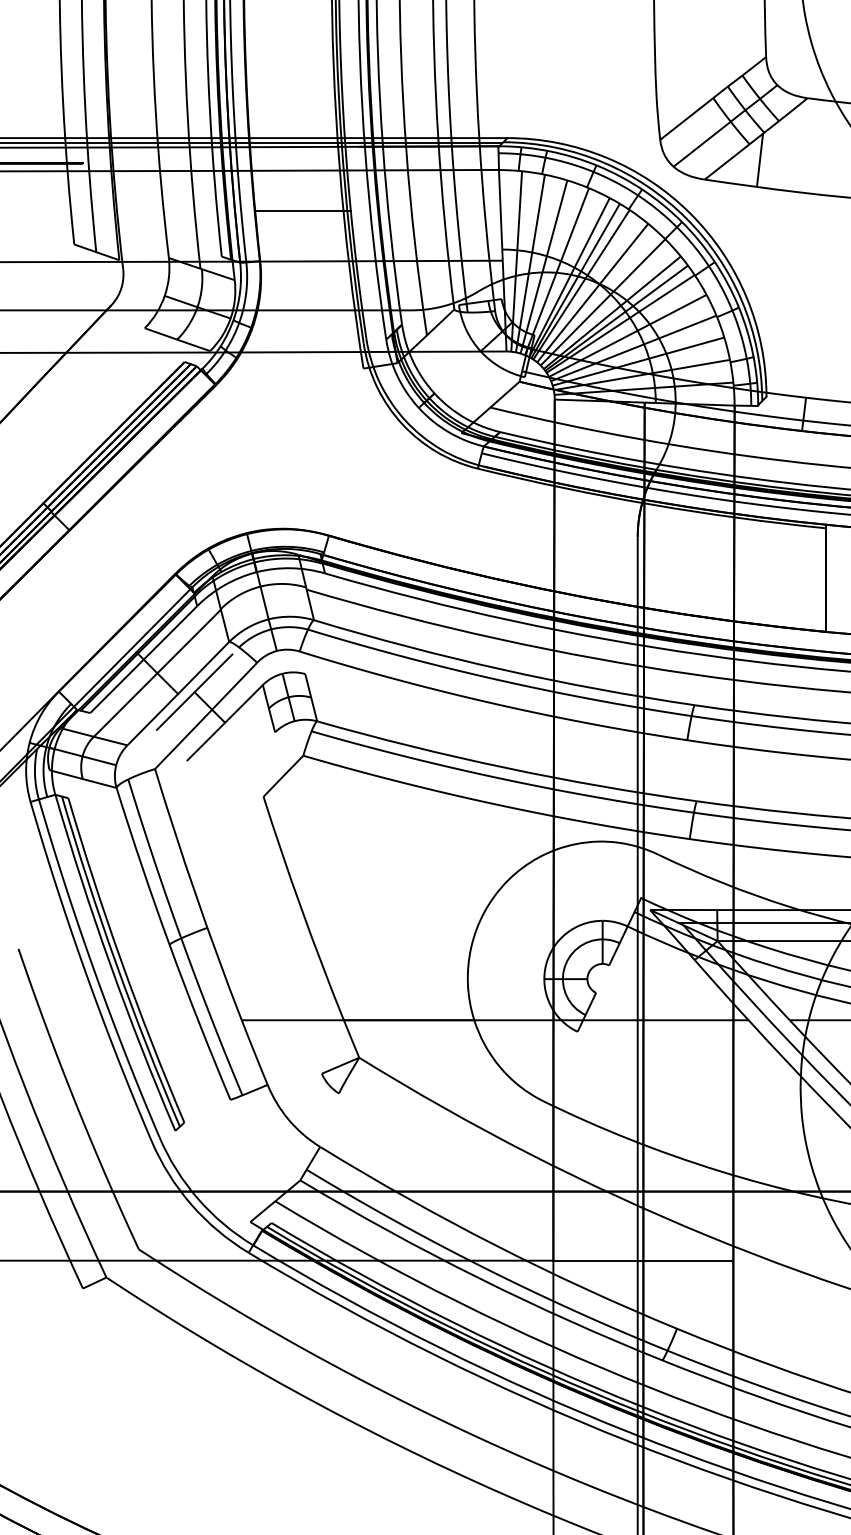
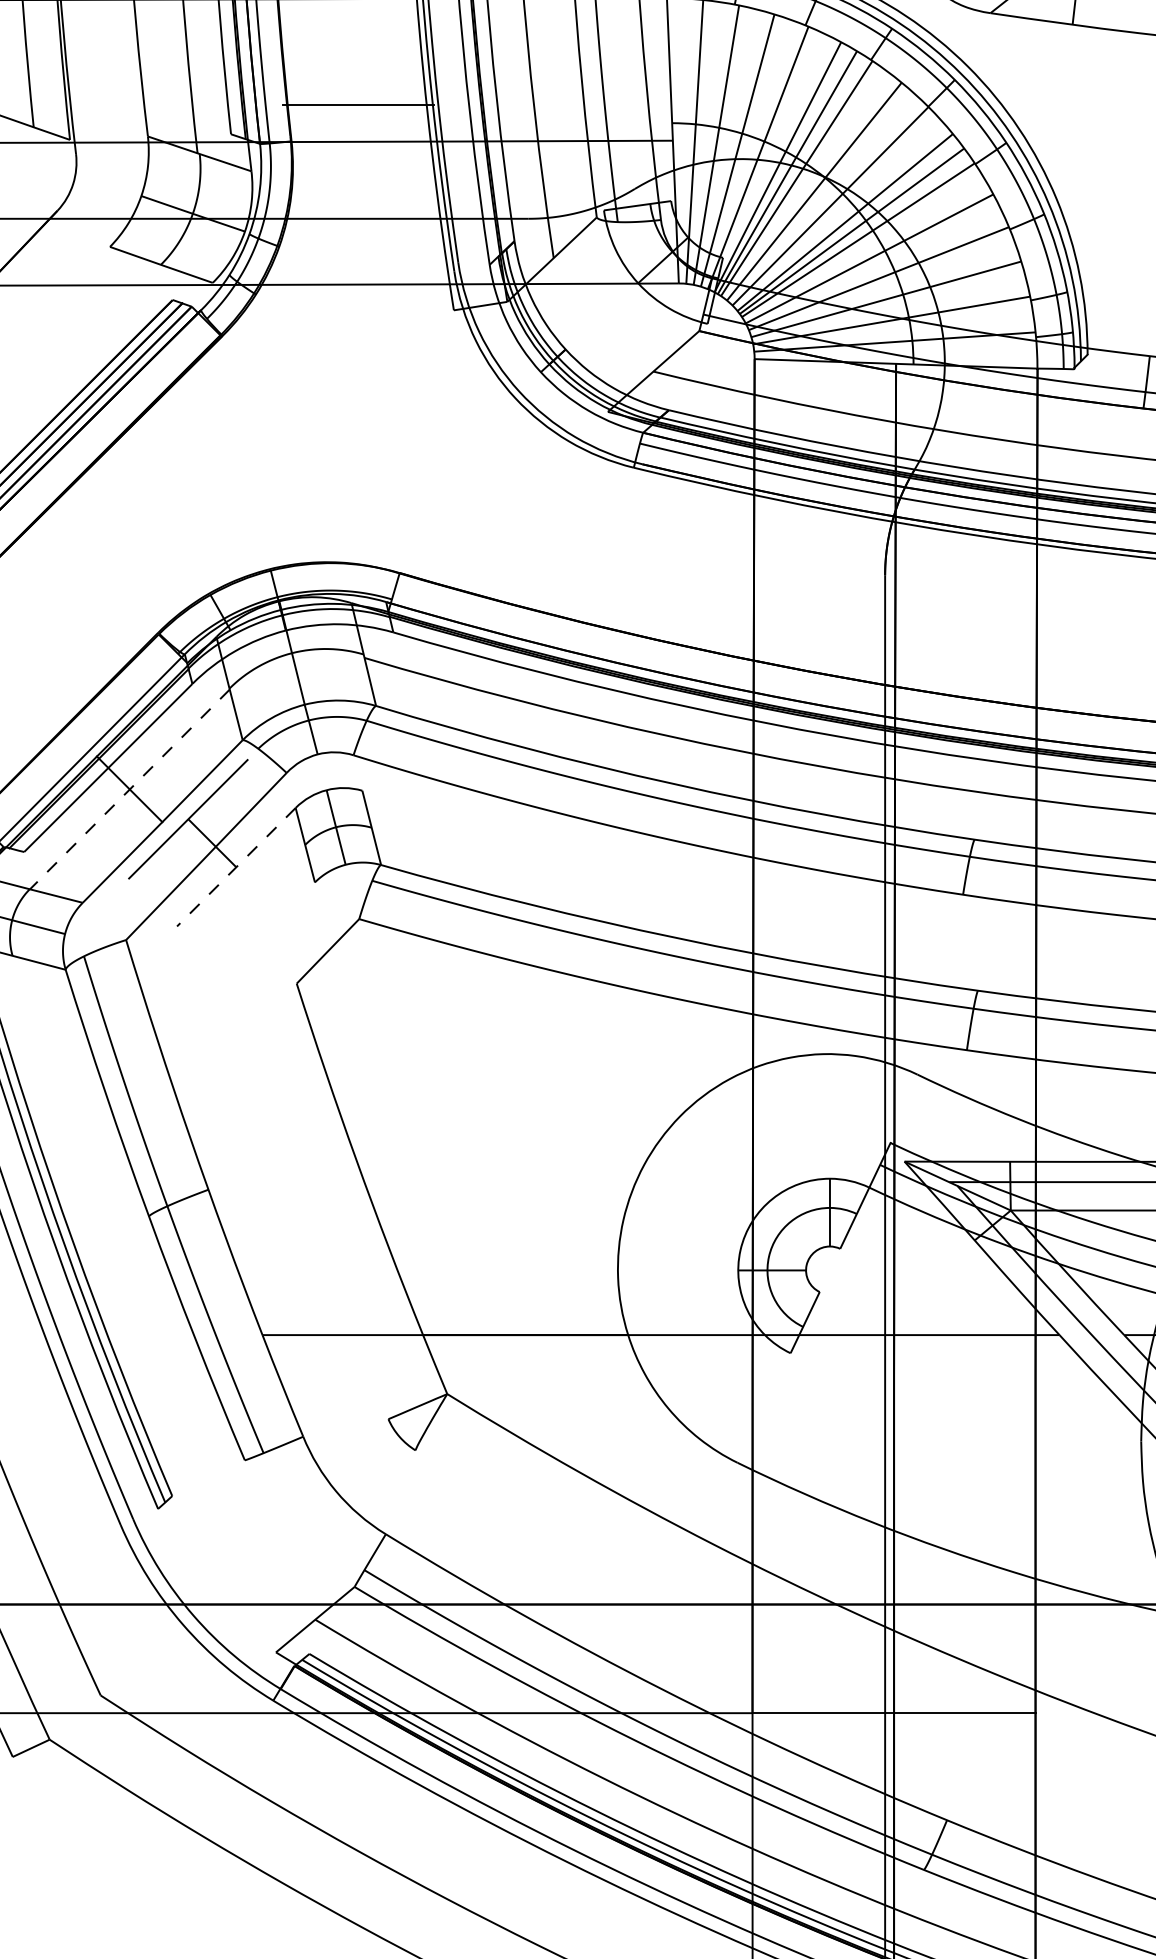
line: (302, 211) -> (357, 105), moved
line: (157, 673) -> (129, 789), solid -> dashed
line: (224, 723) -> (235, 868), solid -> dashed

